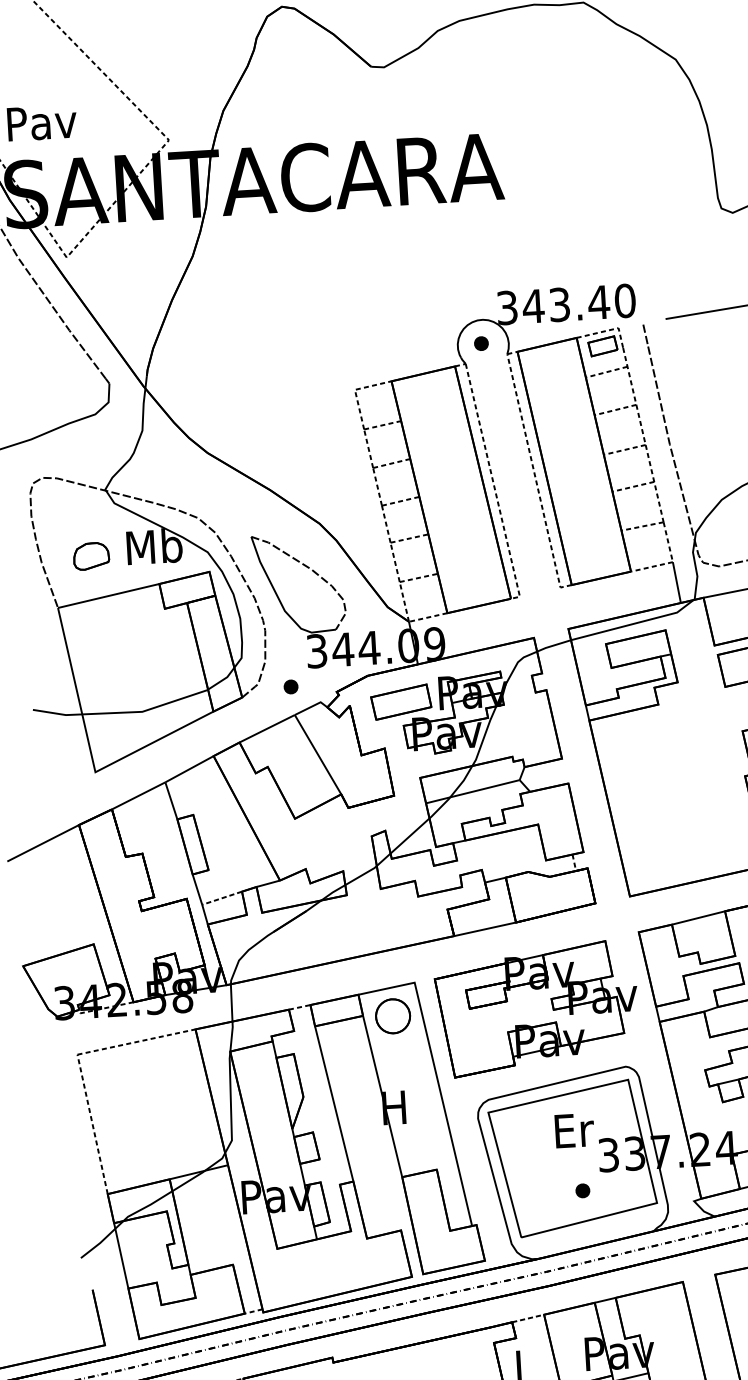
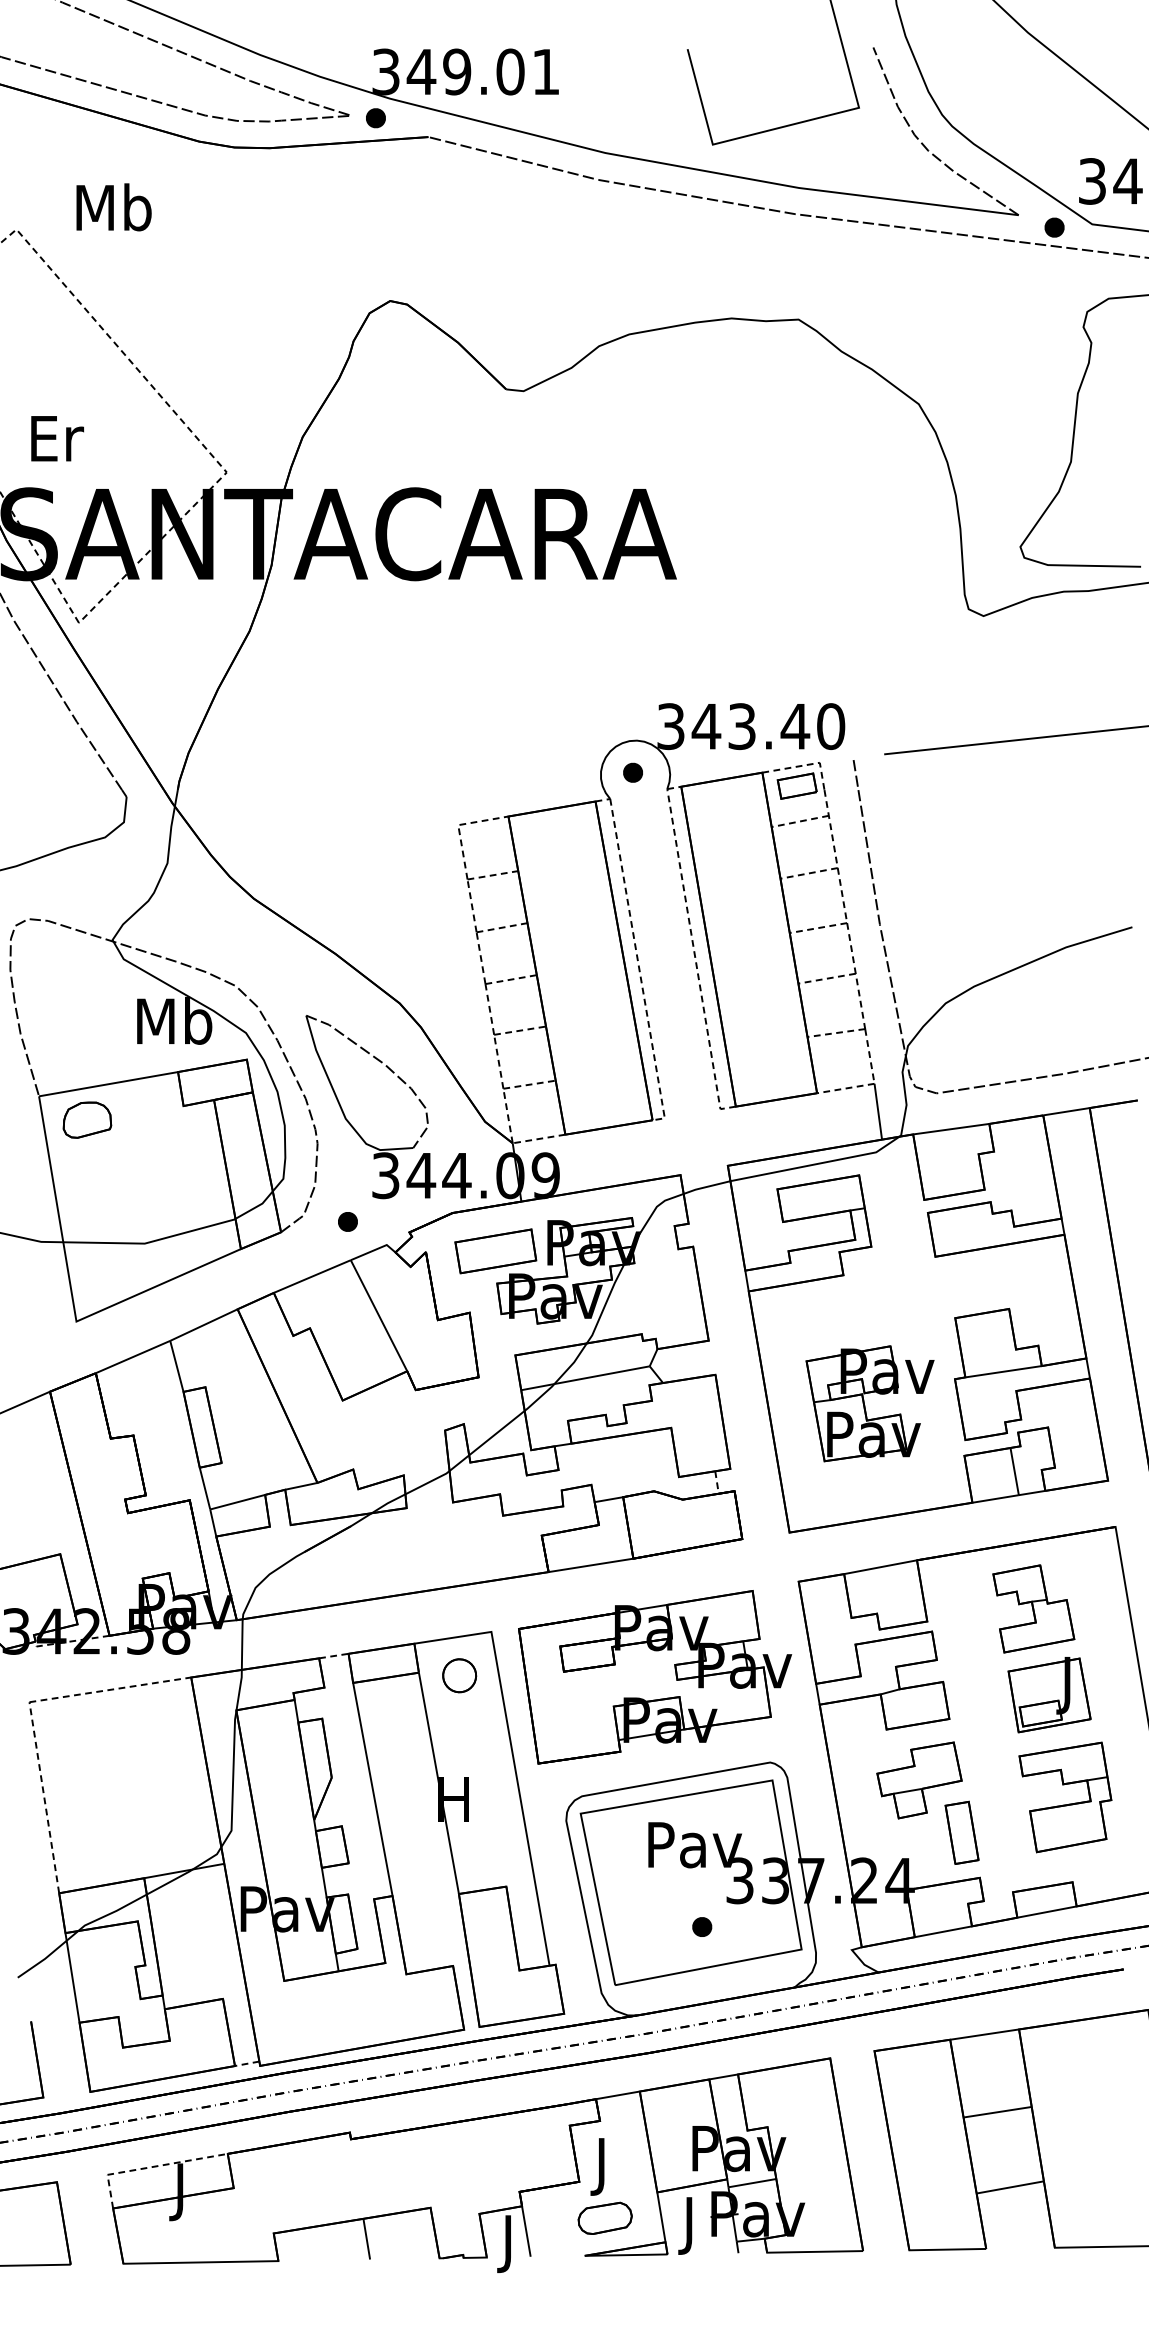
text: (42, 123) -> (56, 439), Pav -> Er
part: (91, 555) -> (87, 1119), moved
part: (683, 797) -> (869, 1403), added
line: (221, 898) -> (237, 1502), dashed -> solid
part: (393, 1016) -> (459, 1675), size x0.71
text: (574, 1131) -> (695, 1845), Er -> Pav
line: (528, 1318) -> (618, 2095), dashed -> solid

